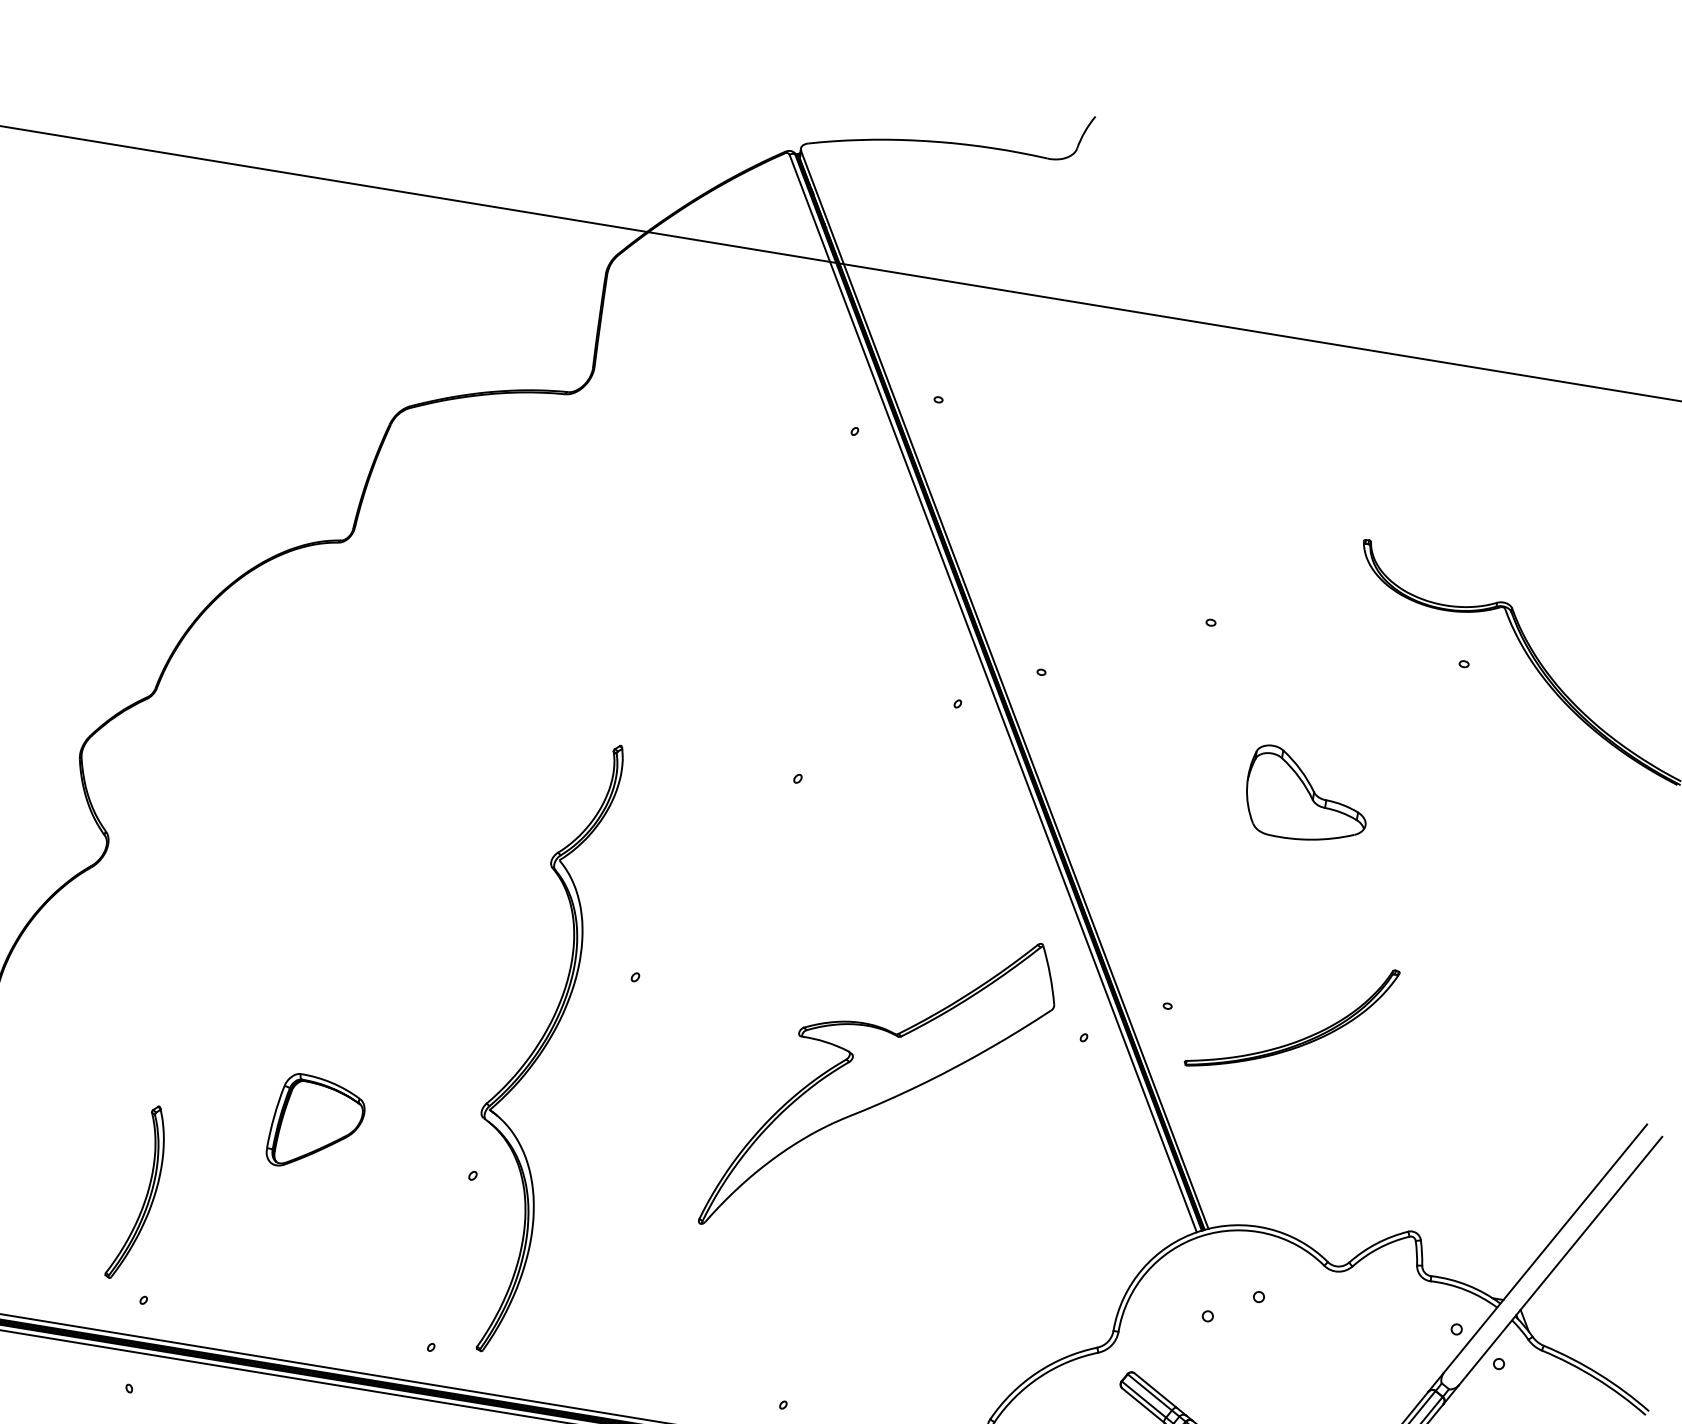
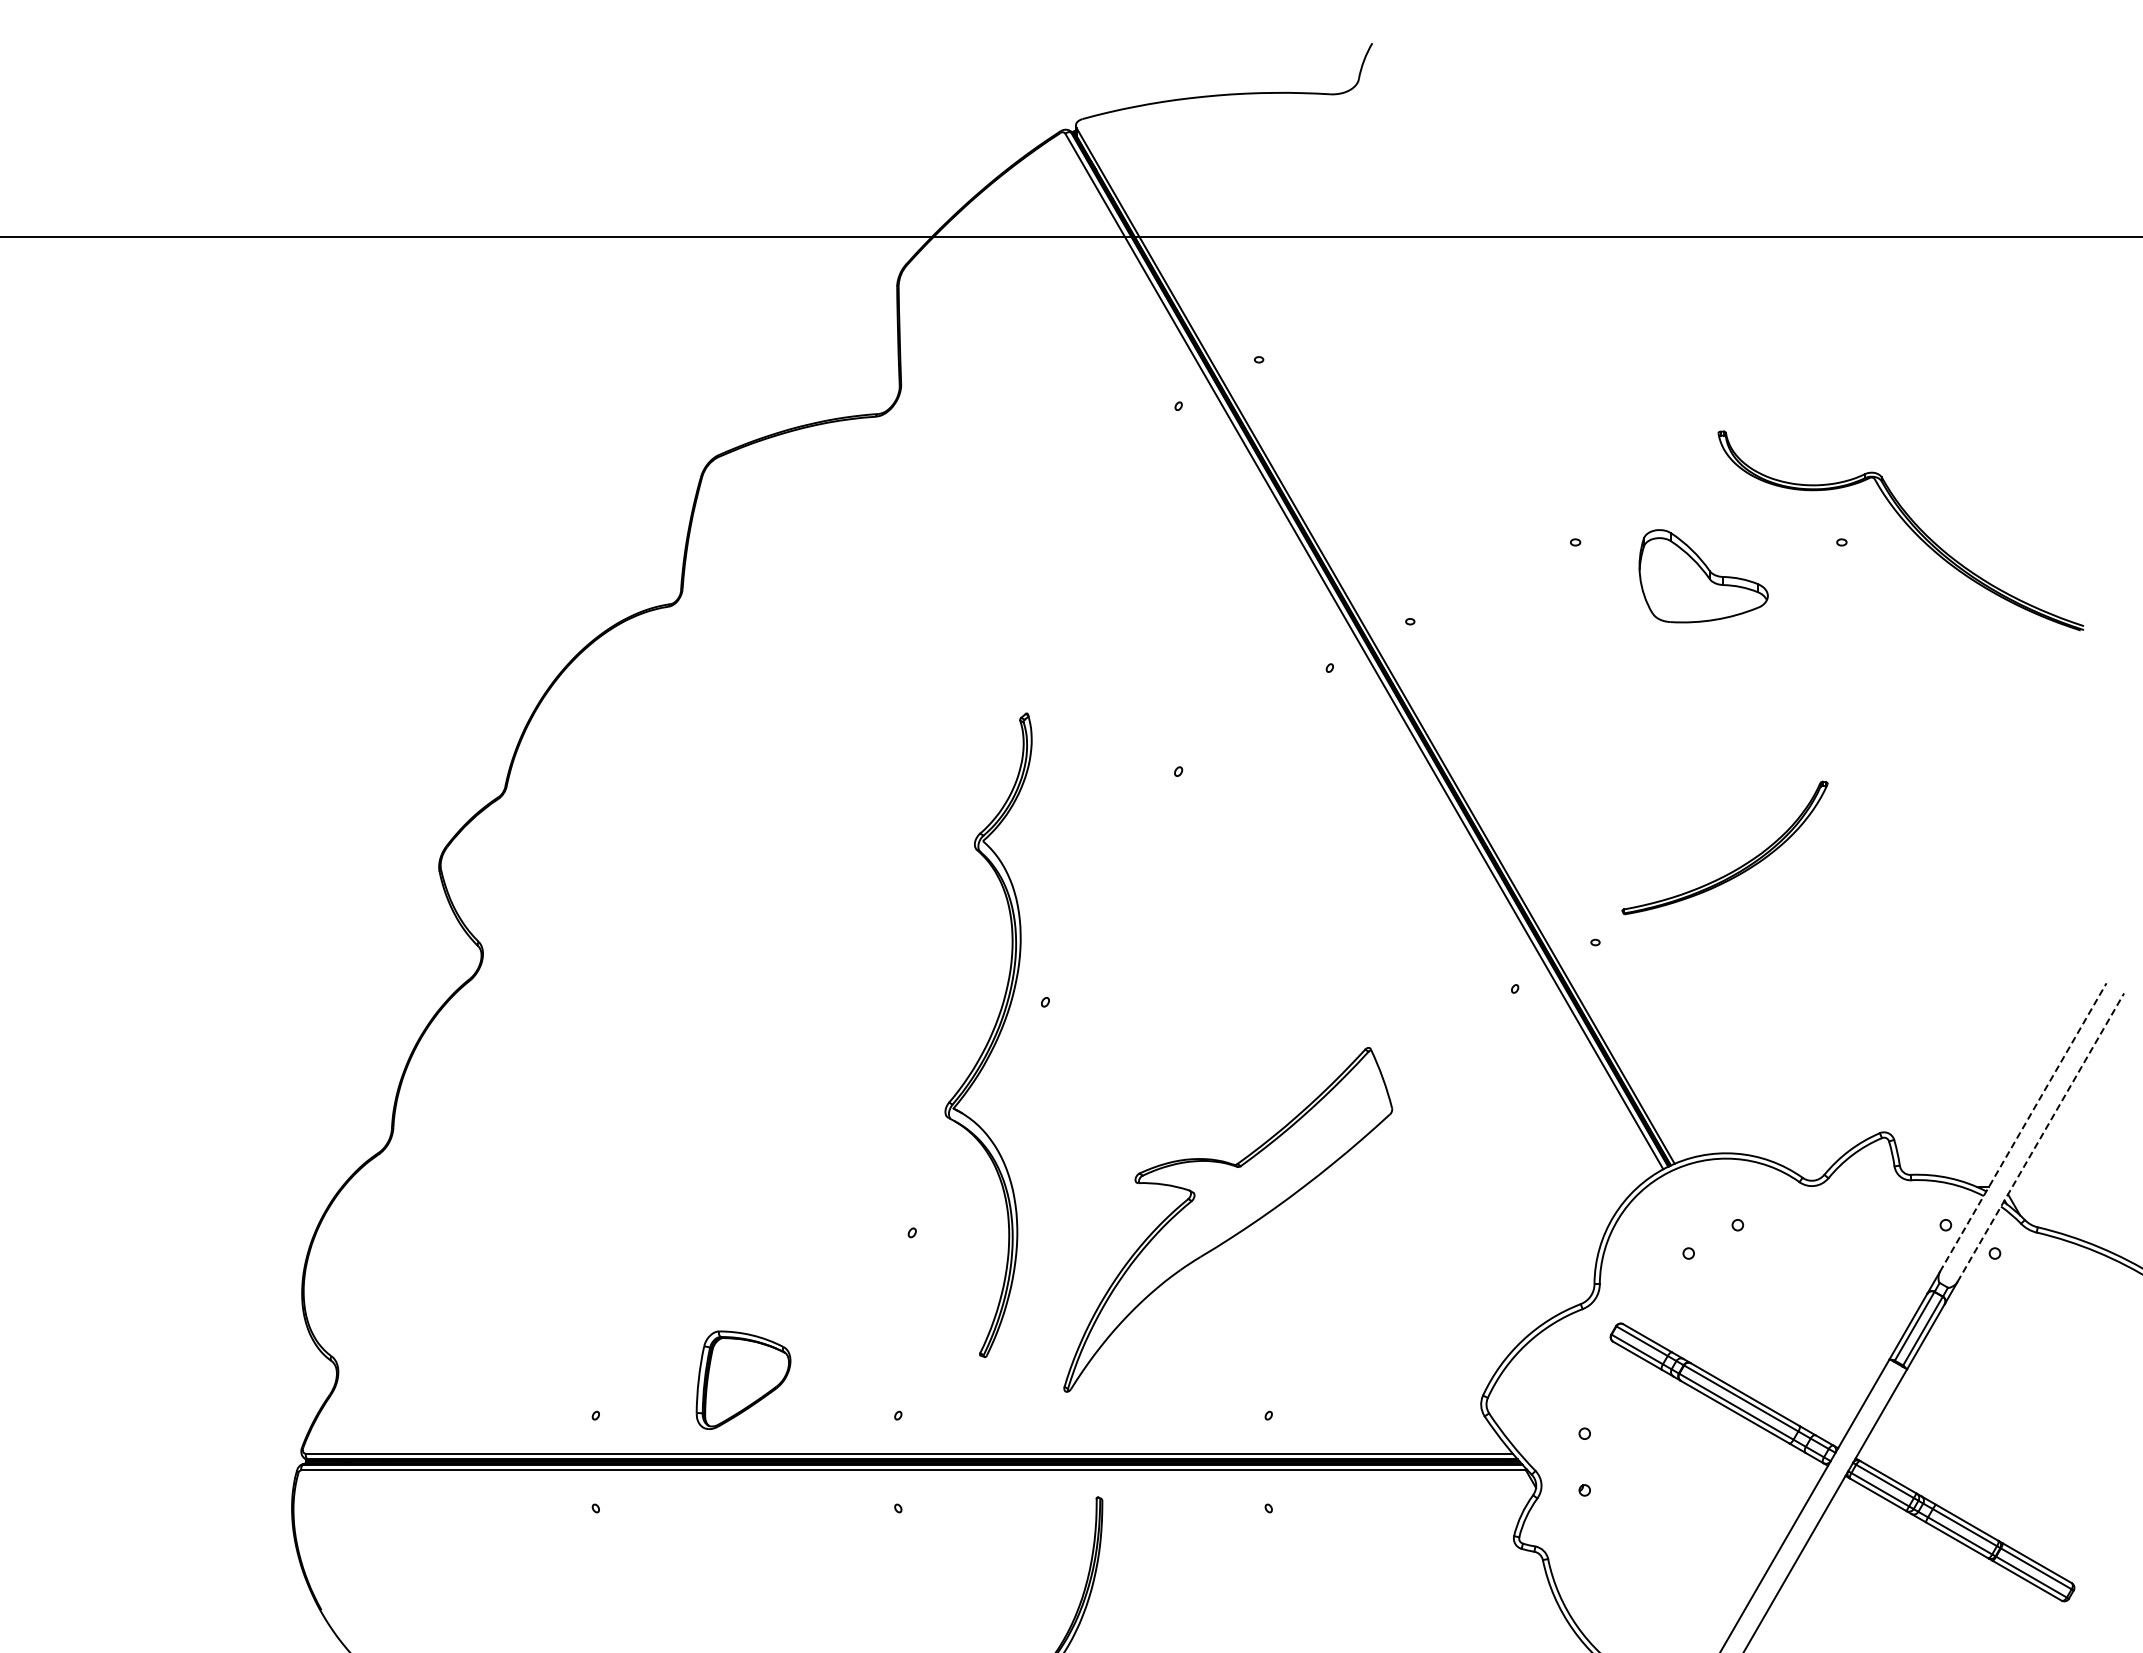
part: (1307, 796) -> (1703, 576), moved
part: (1297, 1040) -> (1734, 869), moved
part: (534, 1045) -> (988, 1035), moved
part: (881, 1085) -> (1228, 1219), moved
part: (316, 1123) -> (743, 1379), moved
part: (145, 1195) -> (580, 1307), removed
line: (1545, 1248) -> (2023, 1127), solid -> dashed
line: (1560, 1260) -> (2040, 1137), solid -> dashed

